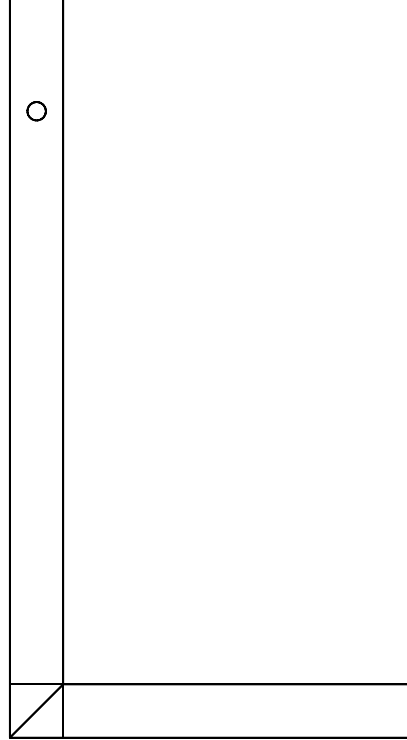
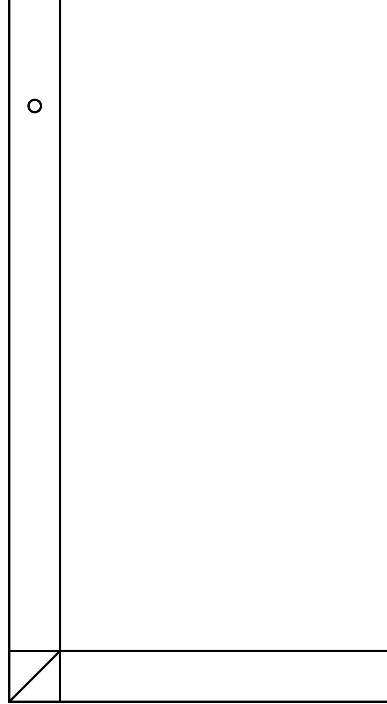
part: (36, 110) -> (34, 105), size x0.71

